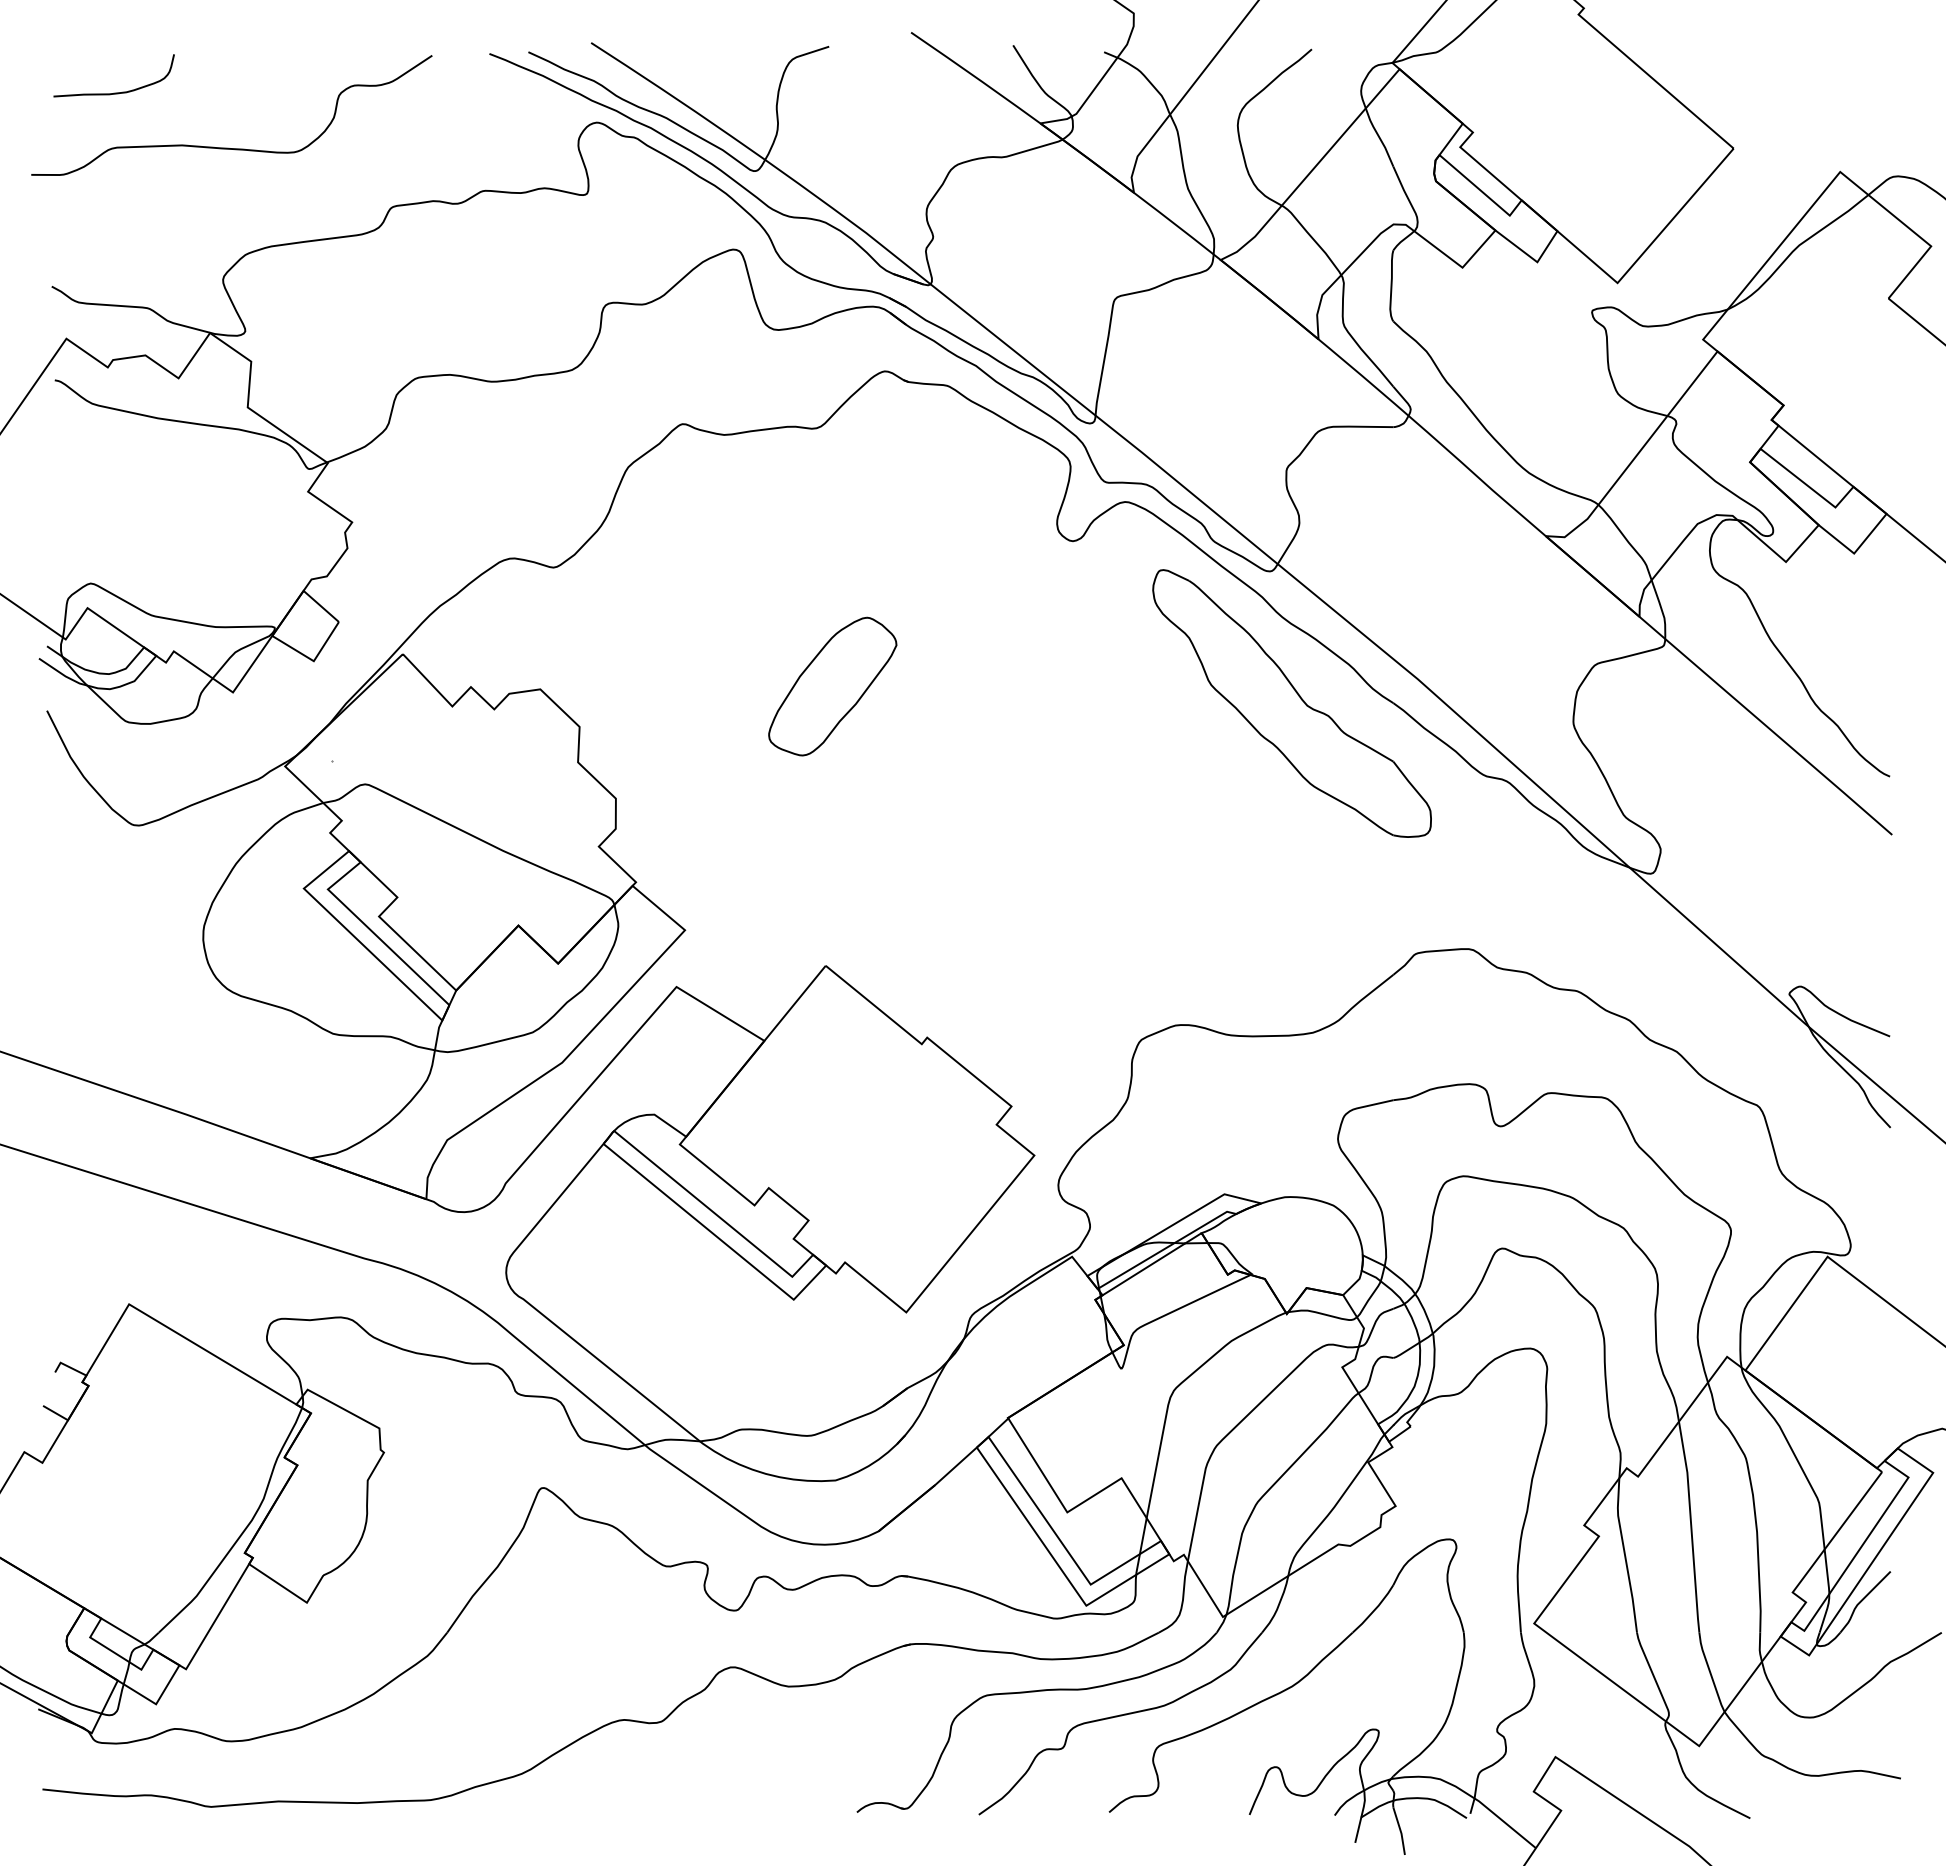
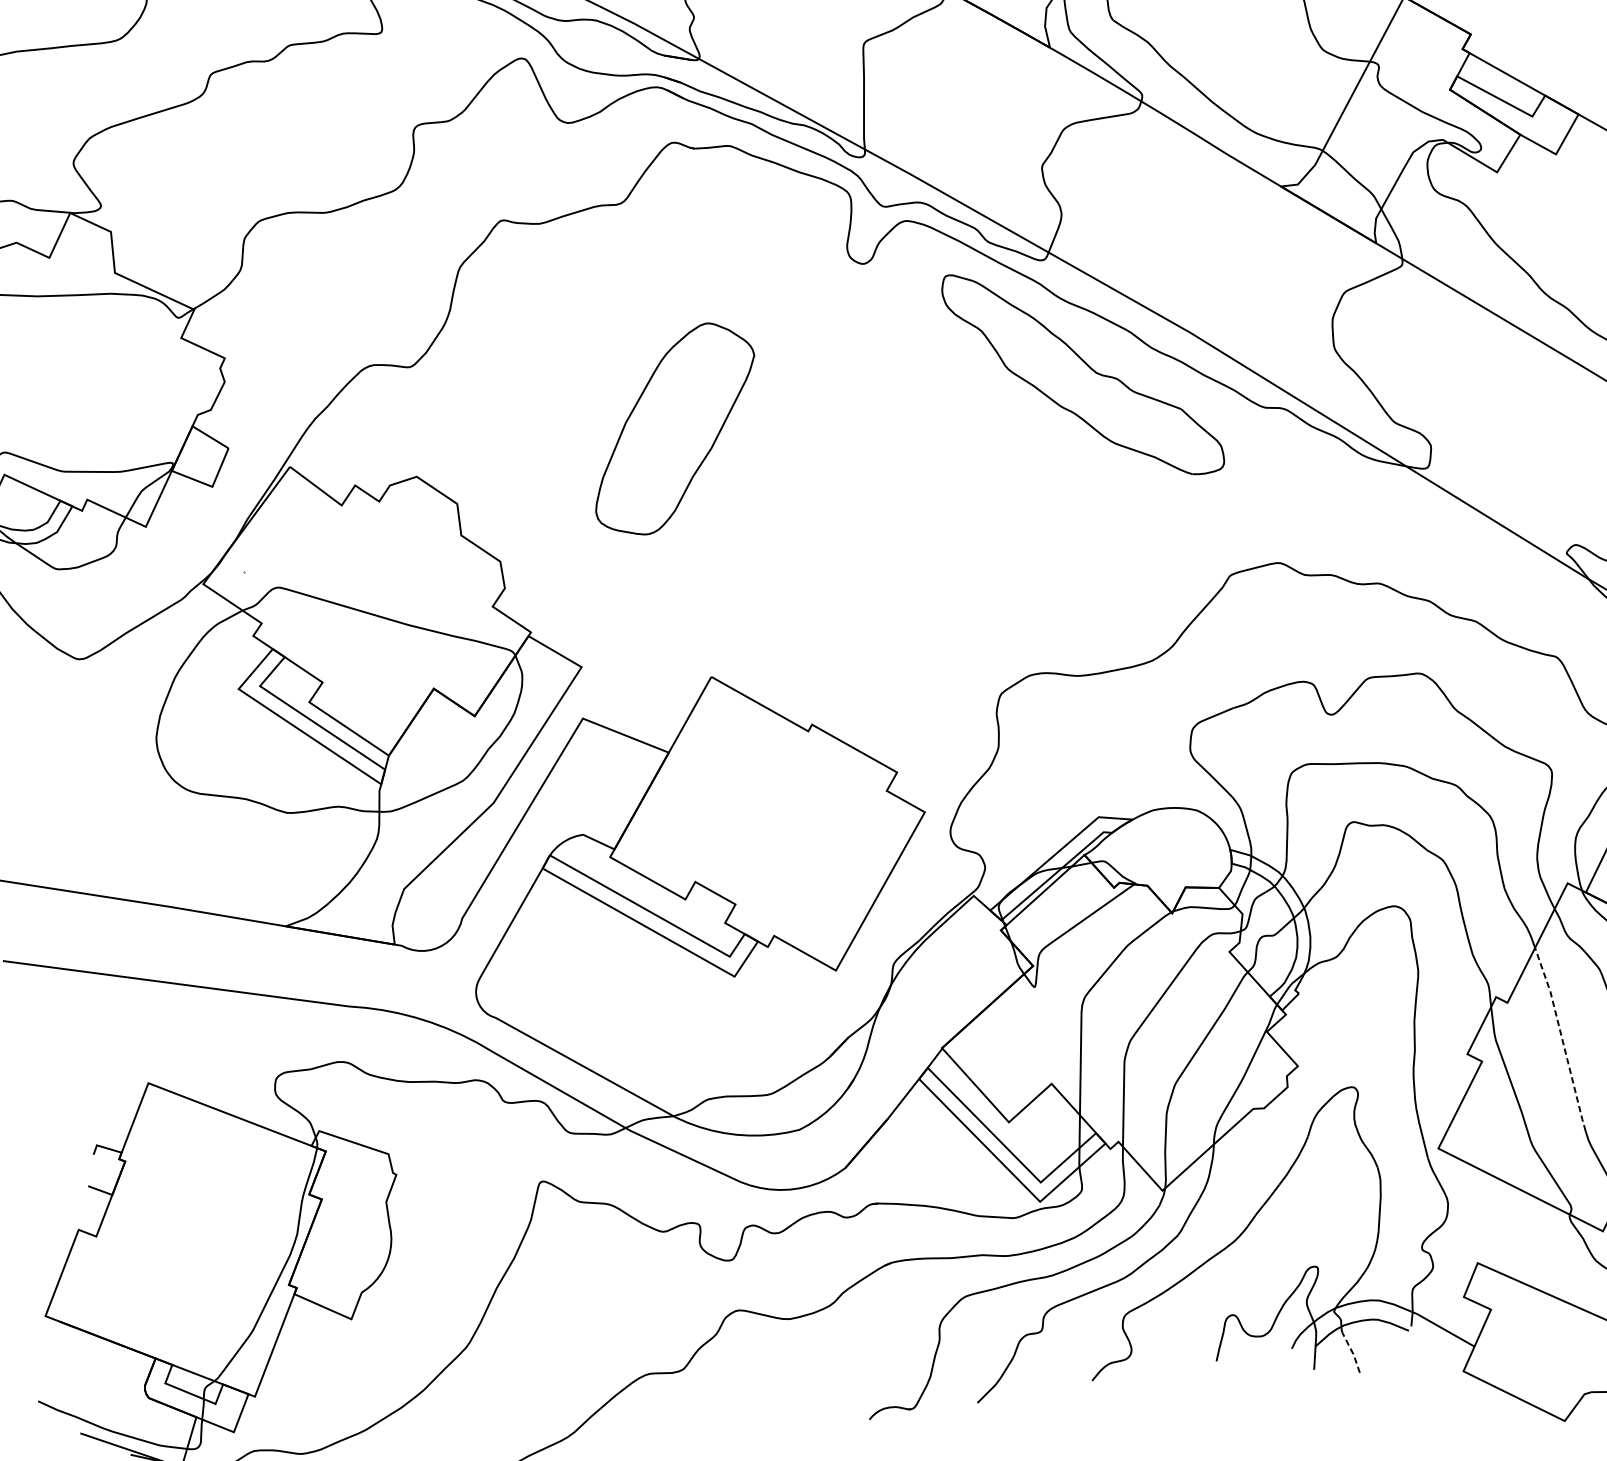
part: (832, 686) -> (674, 429), size x1.6
line: (1691, 1526) -> (1562, 1038), solid -> dashed
line: (1400, 1830) -> (1352, 1351), solid -> dashed

